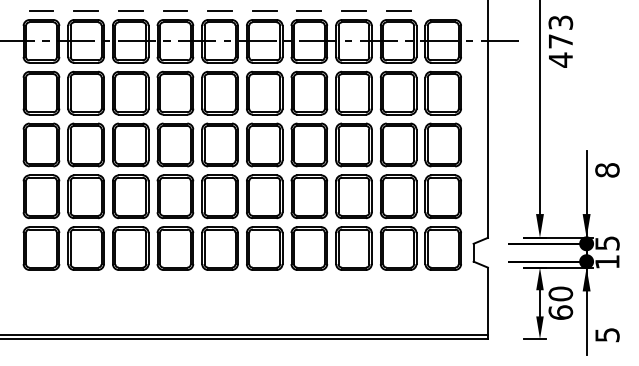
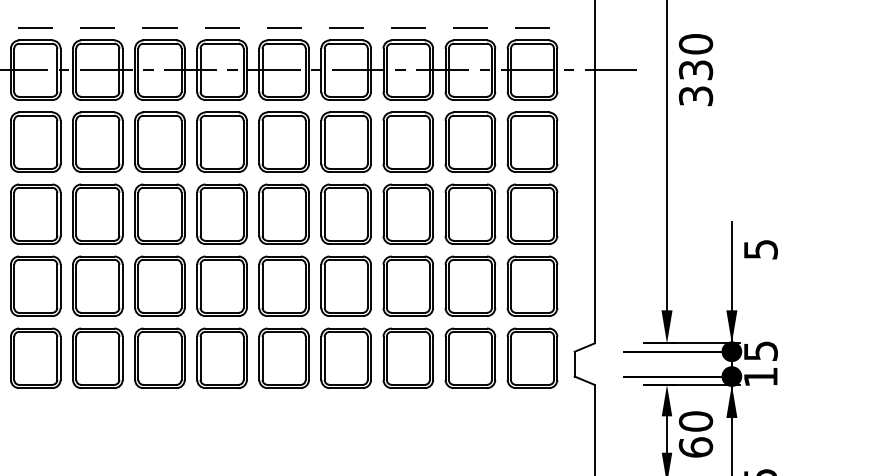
line: (442, 10) -> (531, 27), added
text: (560, 41) -> (695, 70), 473 -> 330
text: (607, 170) -> (760, 249), 8 -> 5

